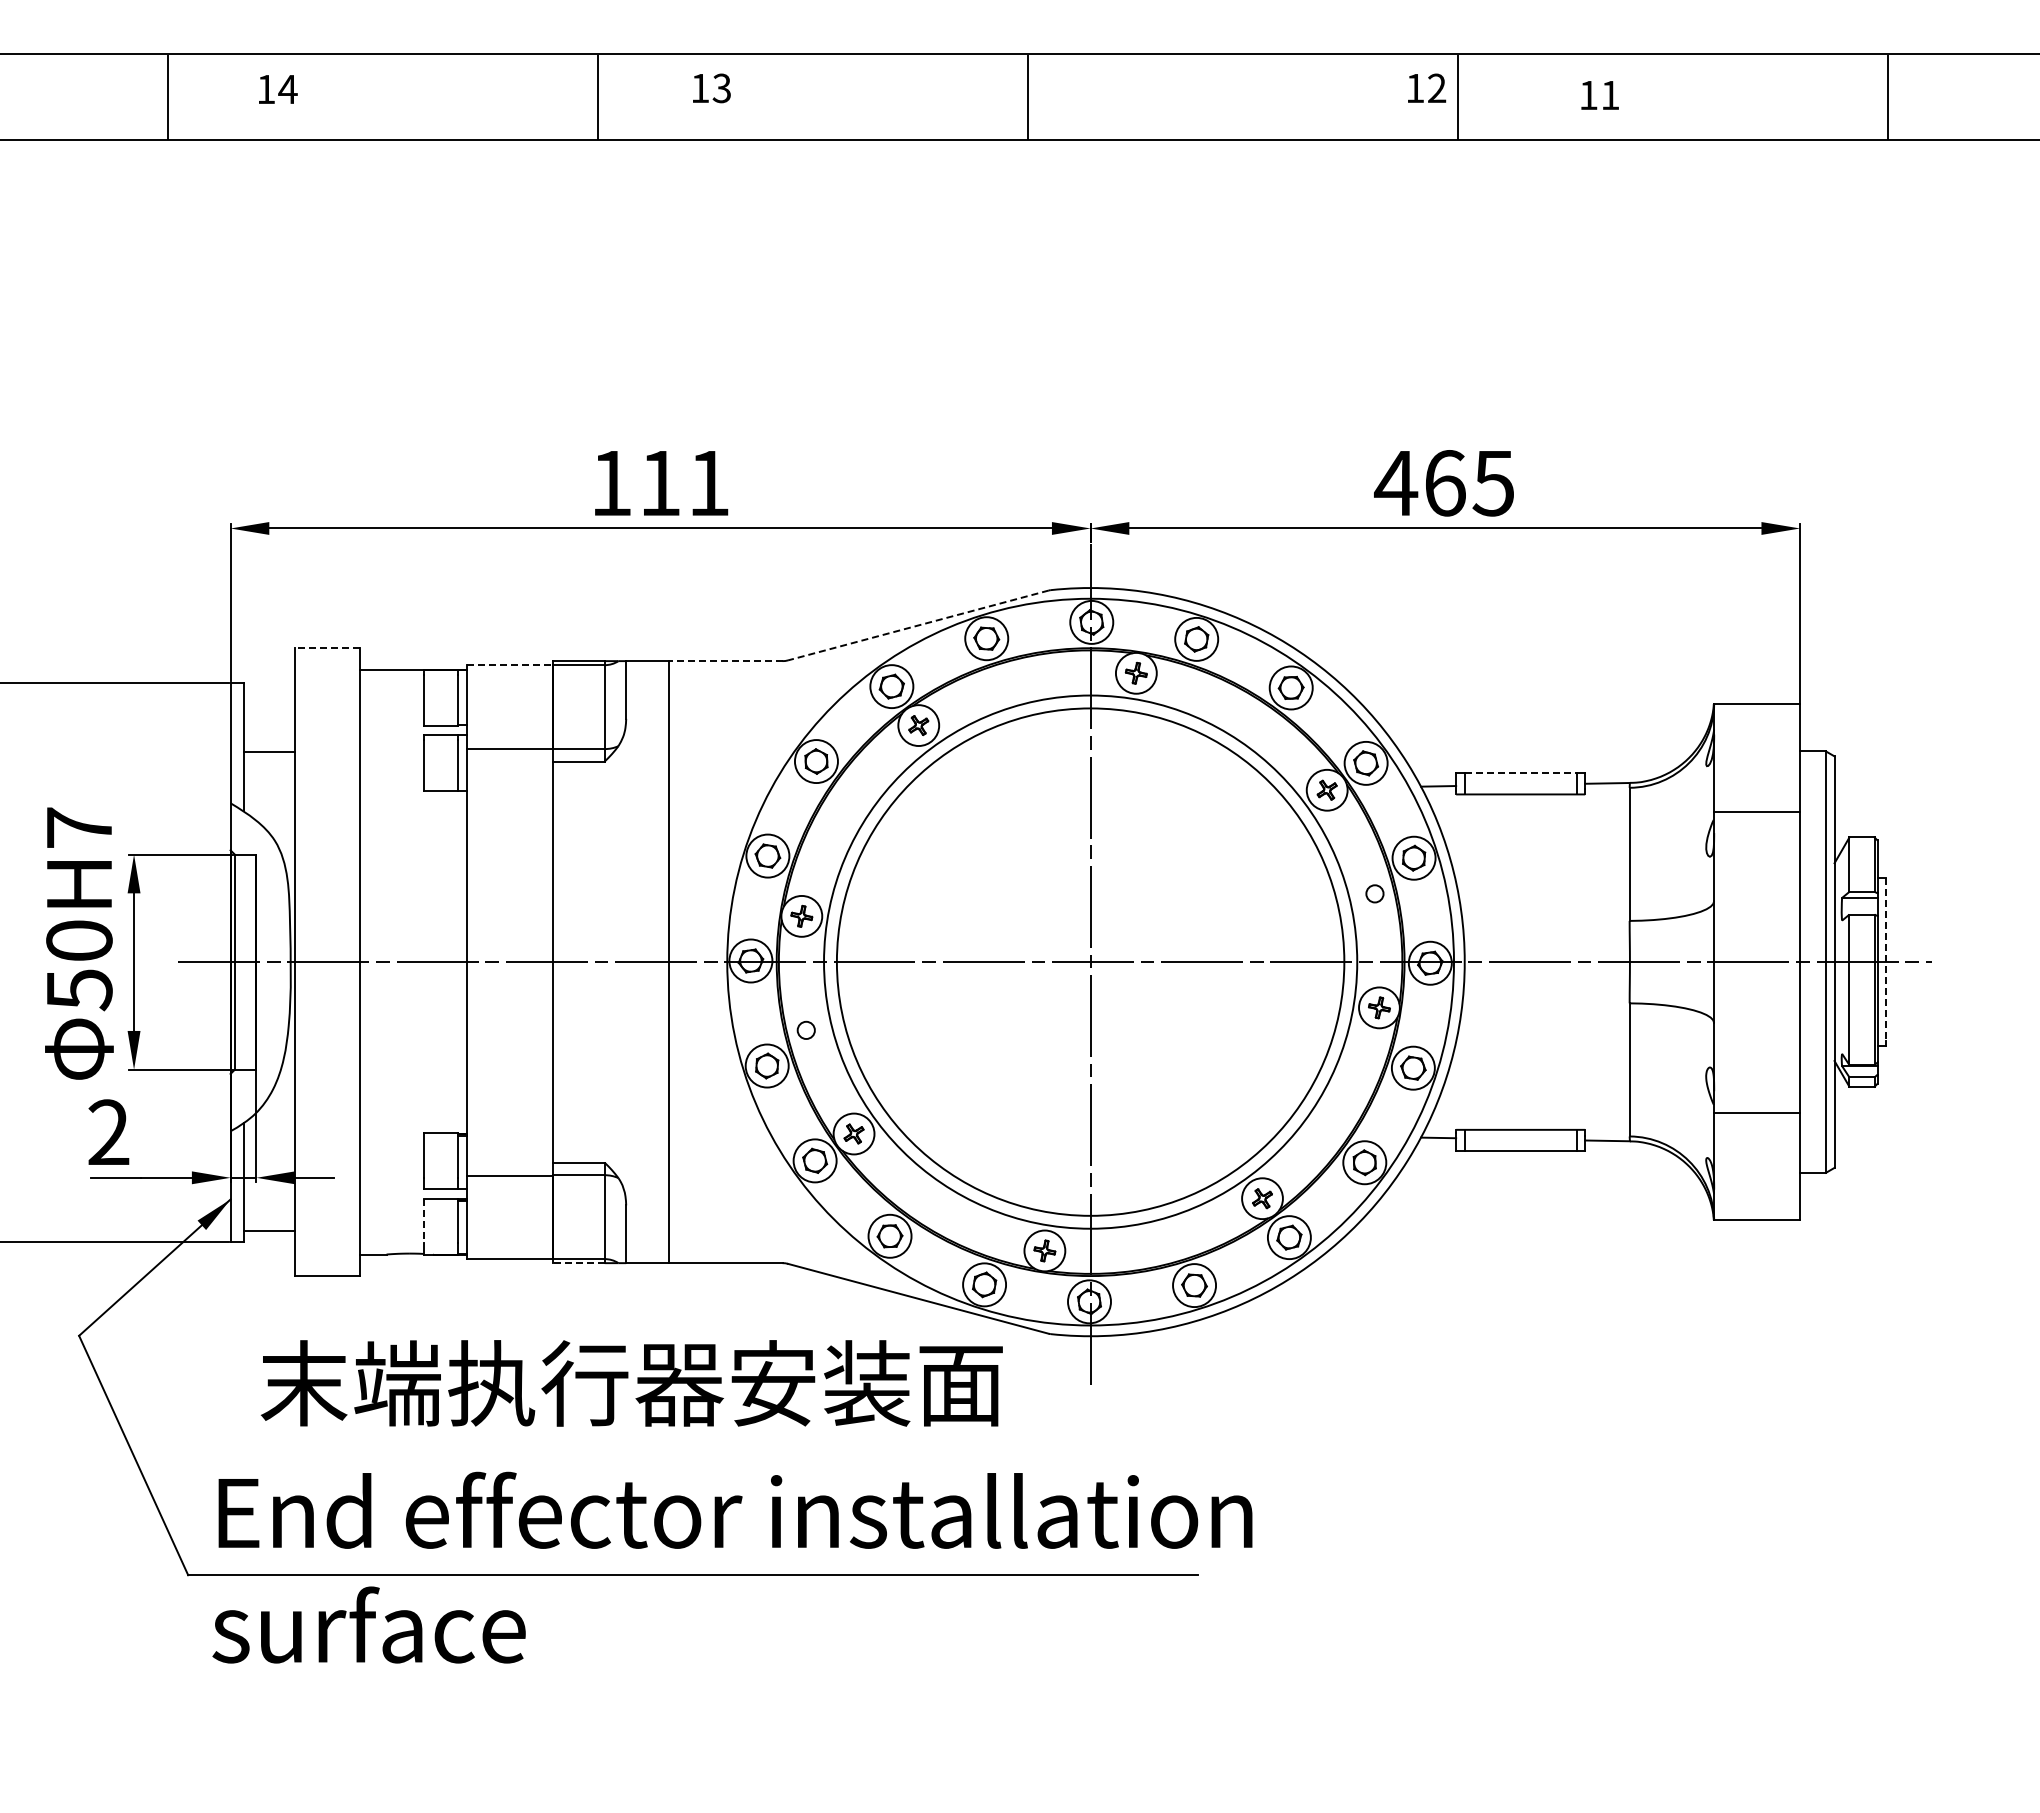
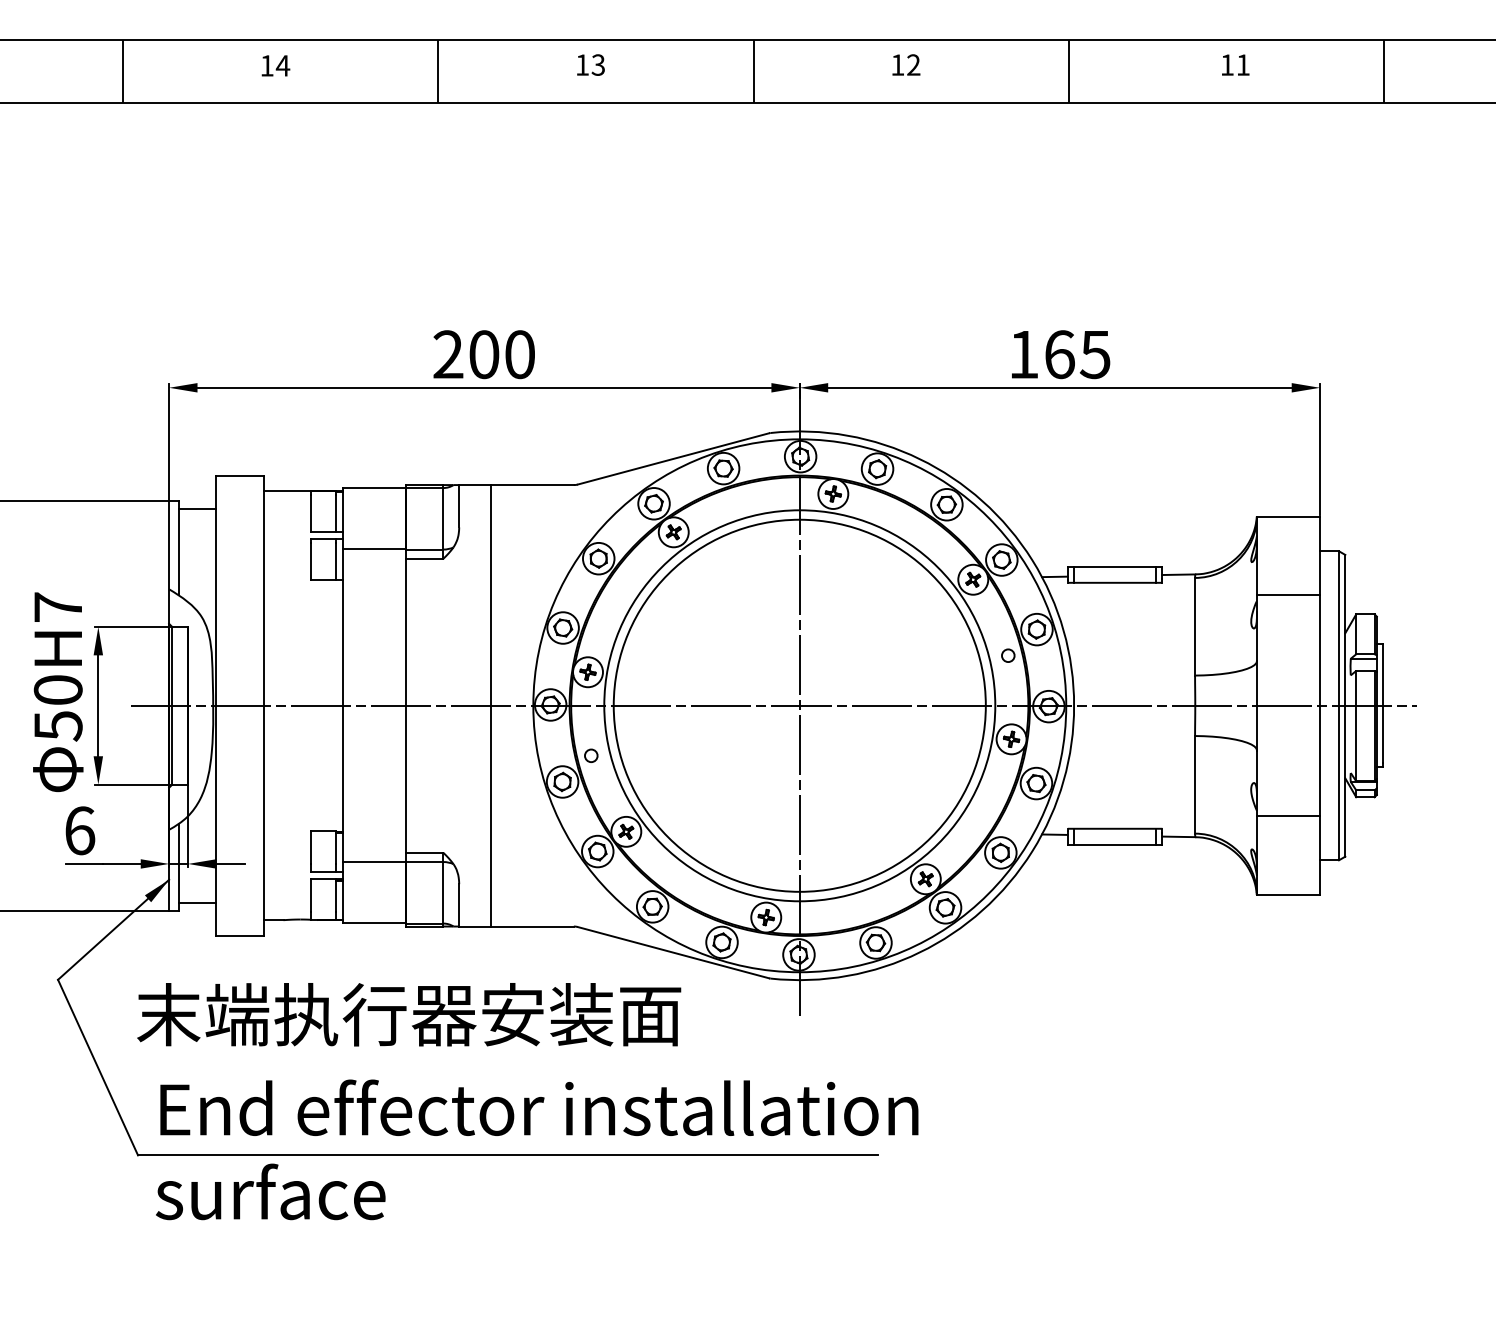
text: (1427, 87) -> (906, 64), moved
text: (711, 88) -> (590, 65), moved
text: (278, 89) -> (276, 65), moved
text: (1599, 95) -> (1235, 65), moved
text: (660, 483) -> (484, 354), 111 -> 200
text: (1396, 483) -> (1024, 354), 465 -> 165
line: (918, 625) -> (673, 458), dashed -> solid
line: (326, 648) -> (239, 475), dashed -> solid
line: (725, 661) -> (532, 485), dashed -> solid
line: (510, 665) -> (374, 488), dashed -> solid
line: (269, 752) -> (197, 508), moved
line: (1520, 772) -> (1115, 566), dashed -> solid
line: (1886, 960) -> (1383, 704), dashed -> solid
text: (108, 1132) -> (79, 830), 2 -> 6
line: (423, 1221) -> (310, 895), dashed -> solid
line: (578, 1263) -> (424, 926), dashed -> solid
text: (631, 1383) -> (408, 1014), moved

